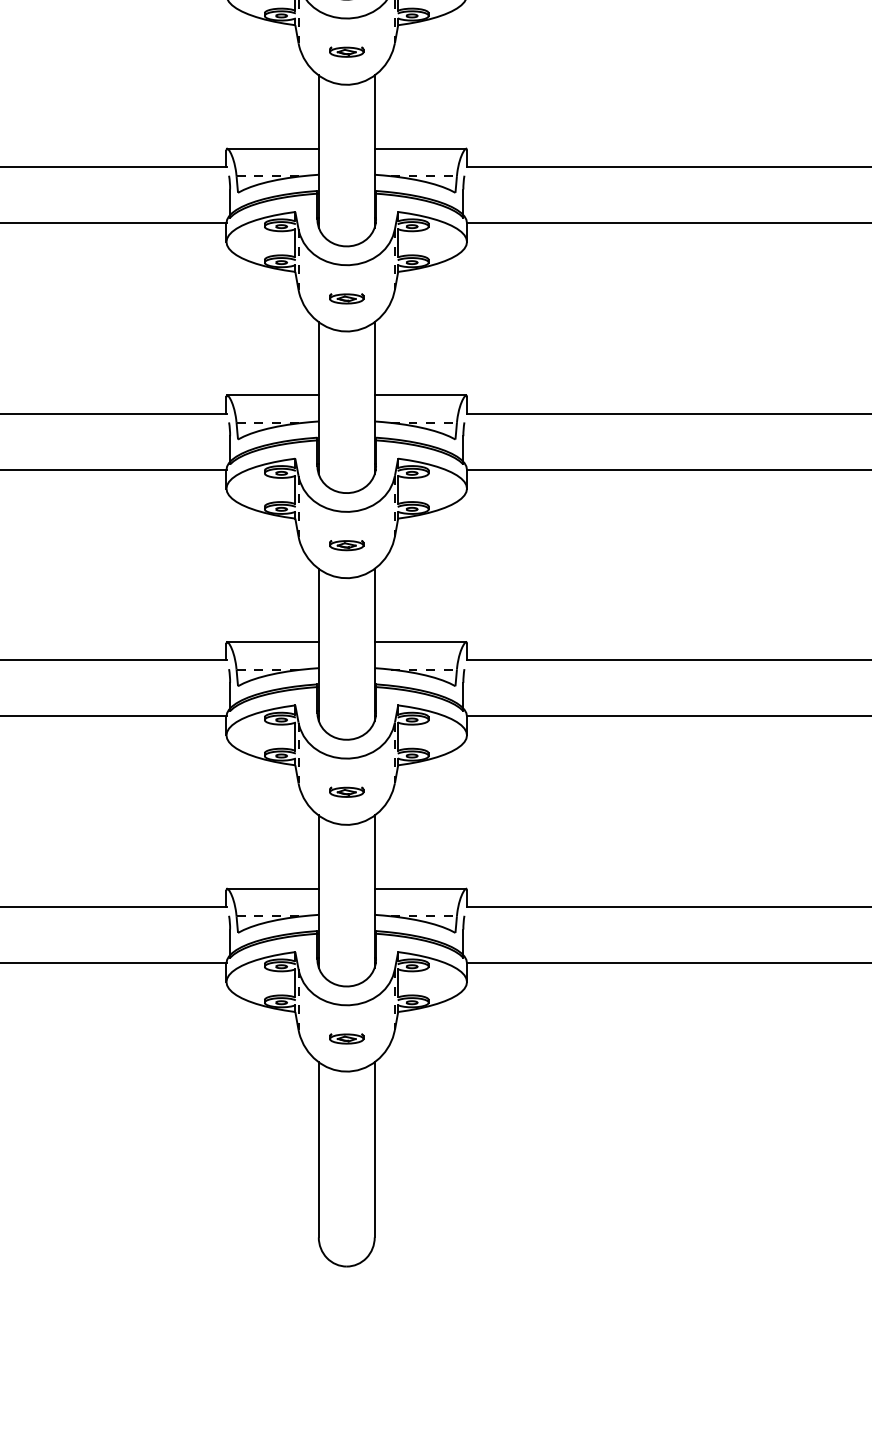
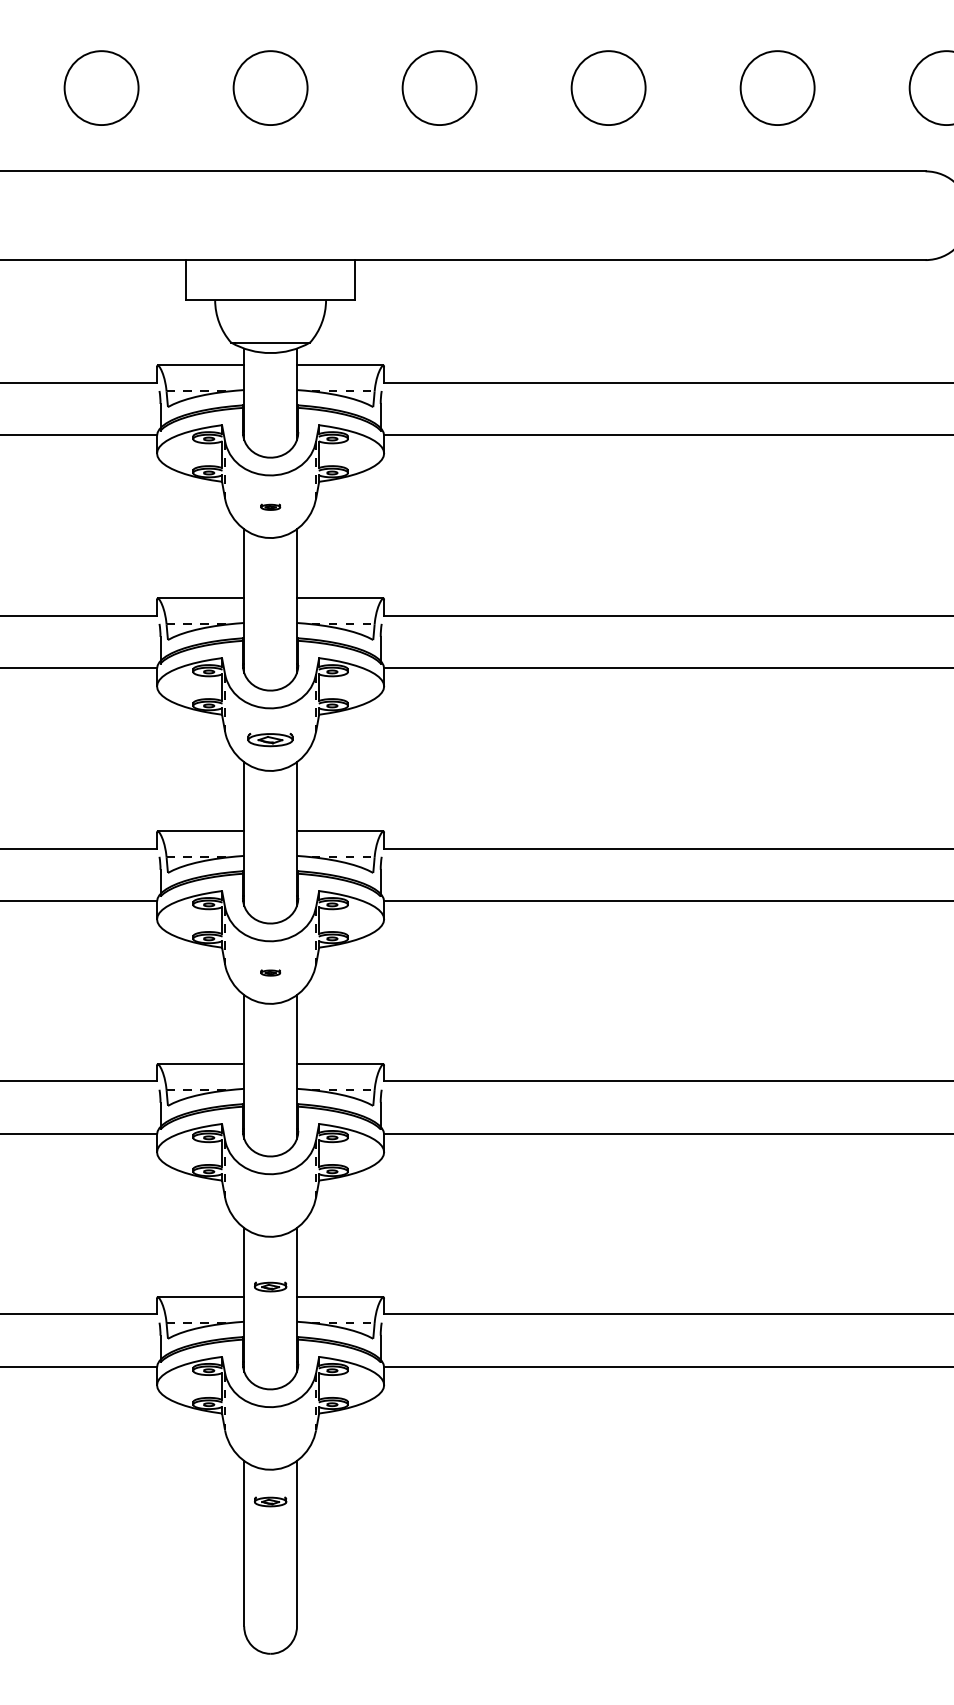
part: (346, 52) -> (270, 507), size x0.6
part: (346, 299) -> (270, 740), size x1.4
part: (346, 544) -> (270, 972), size x0.6
part: (346, 791) -> (270, 1286), moved
part: (346, 1038) -> (270, 1501), moved

